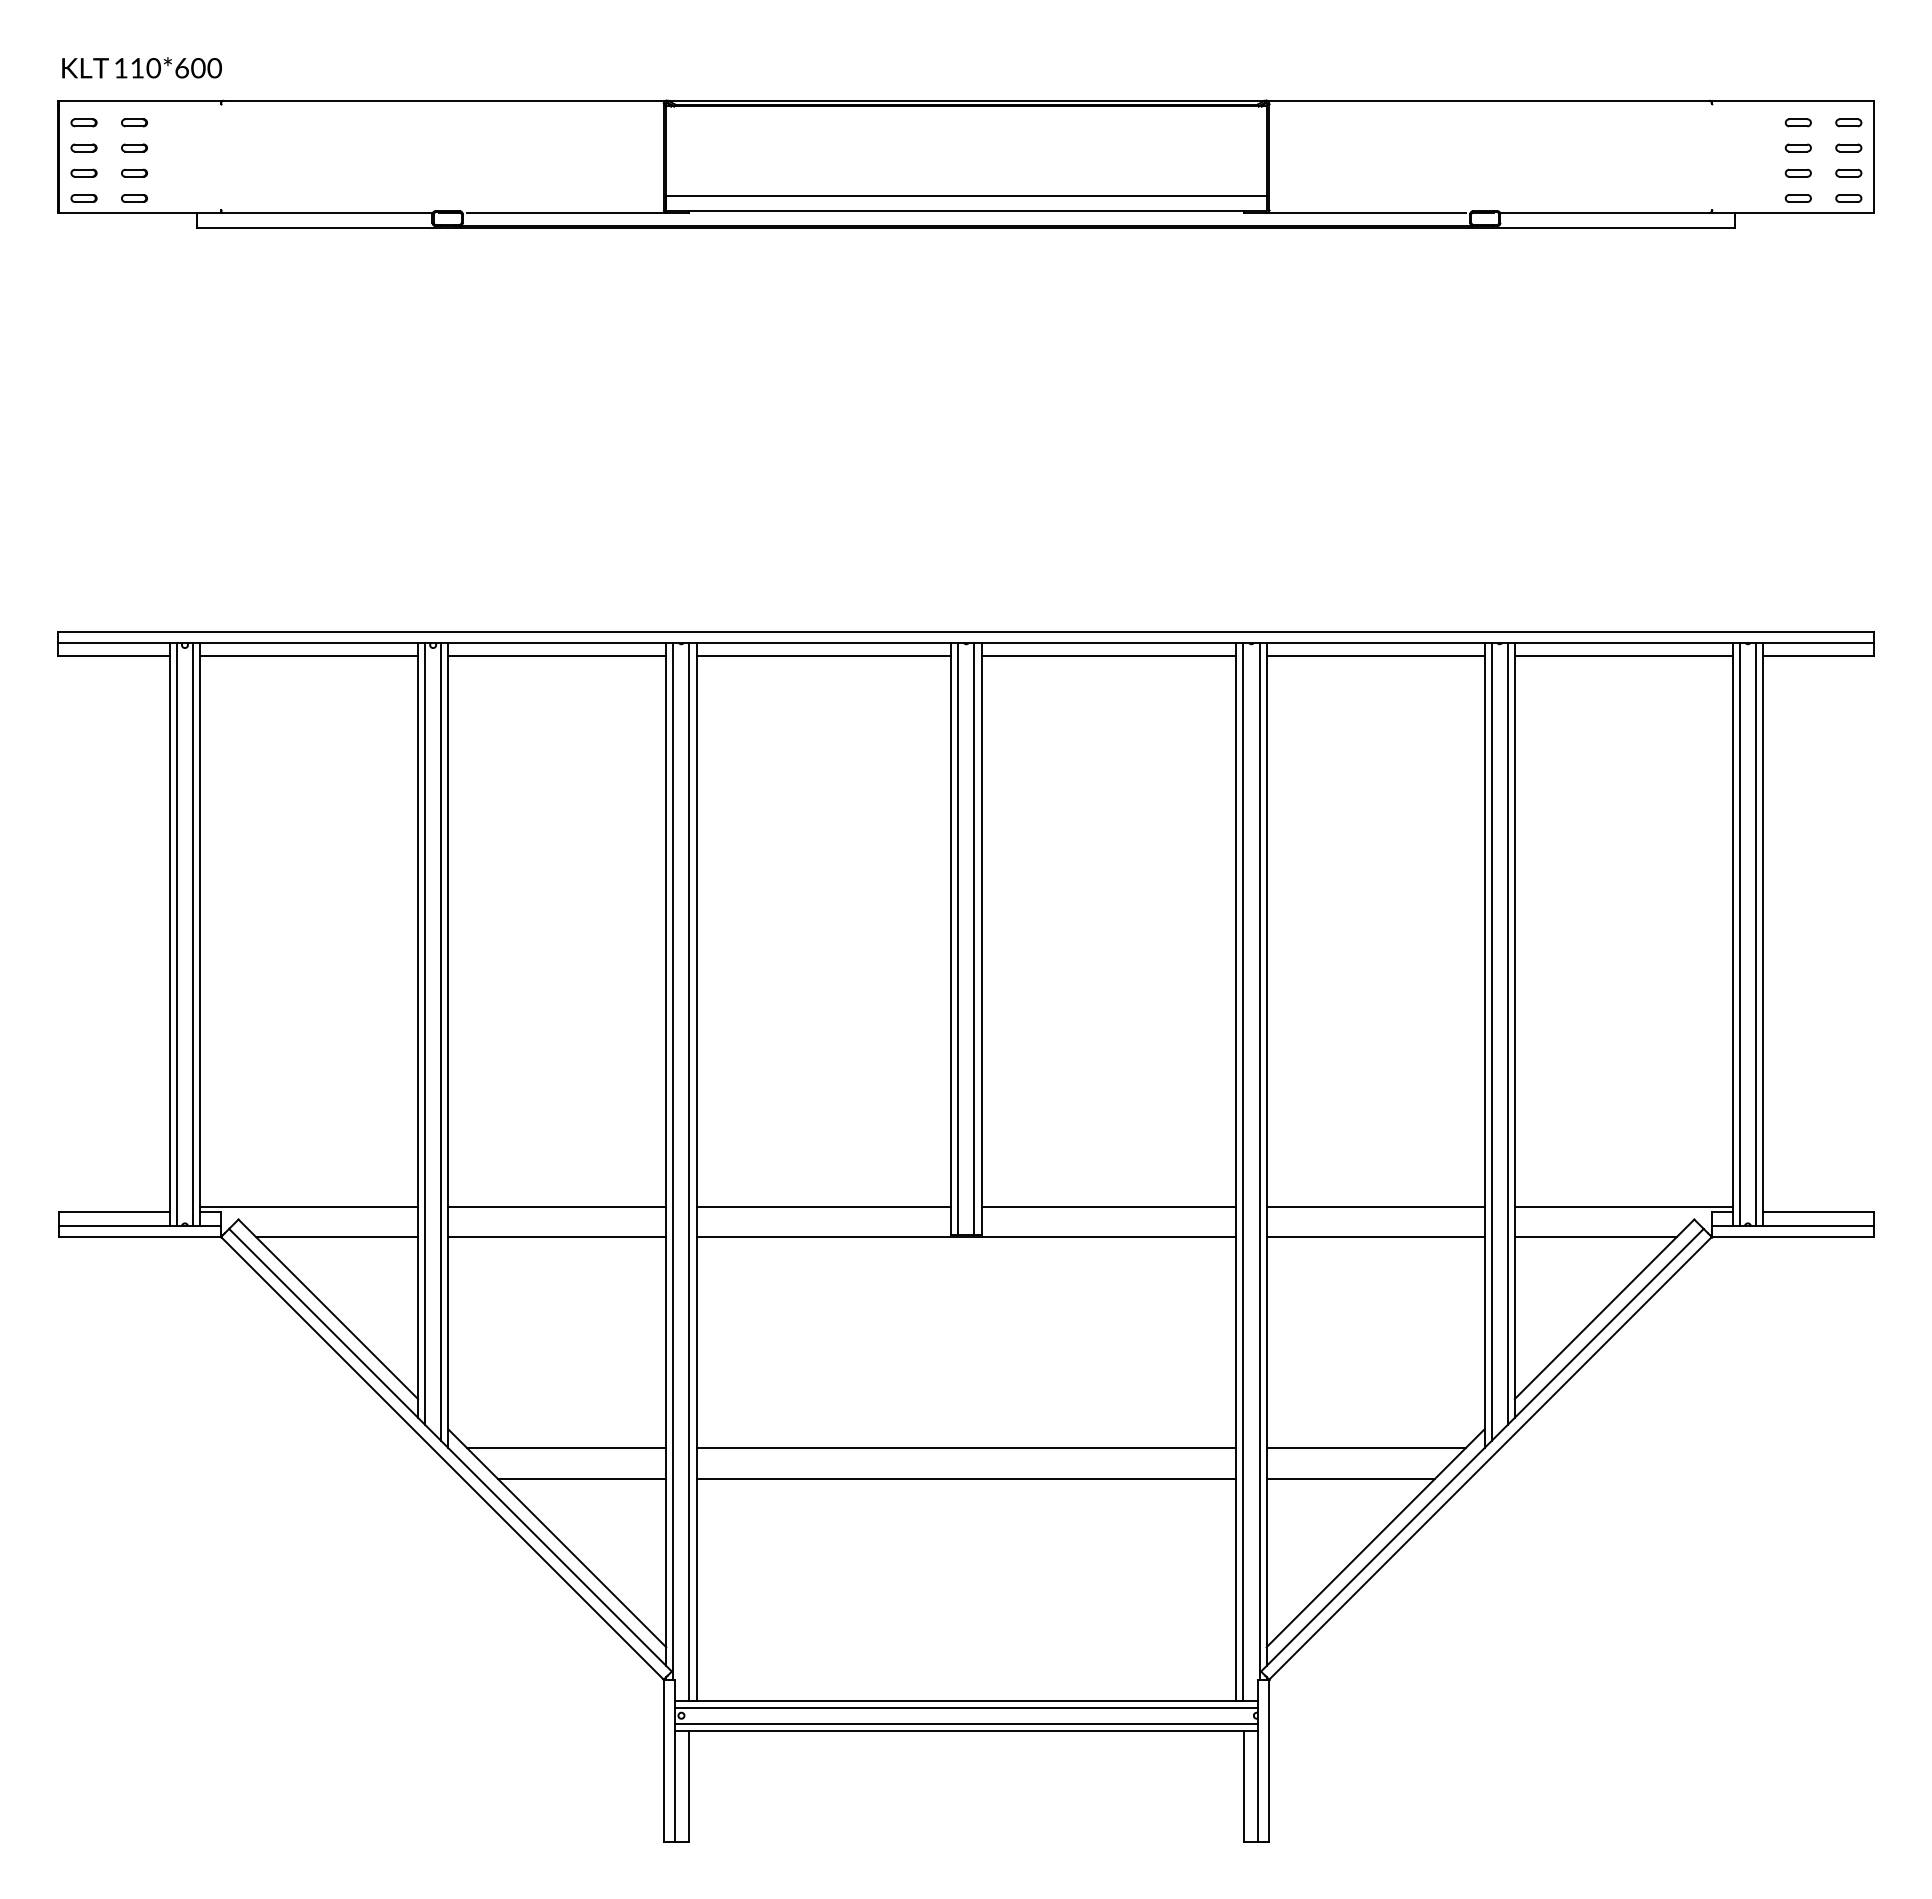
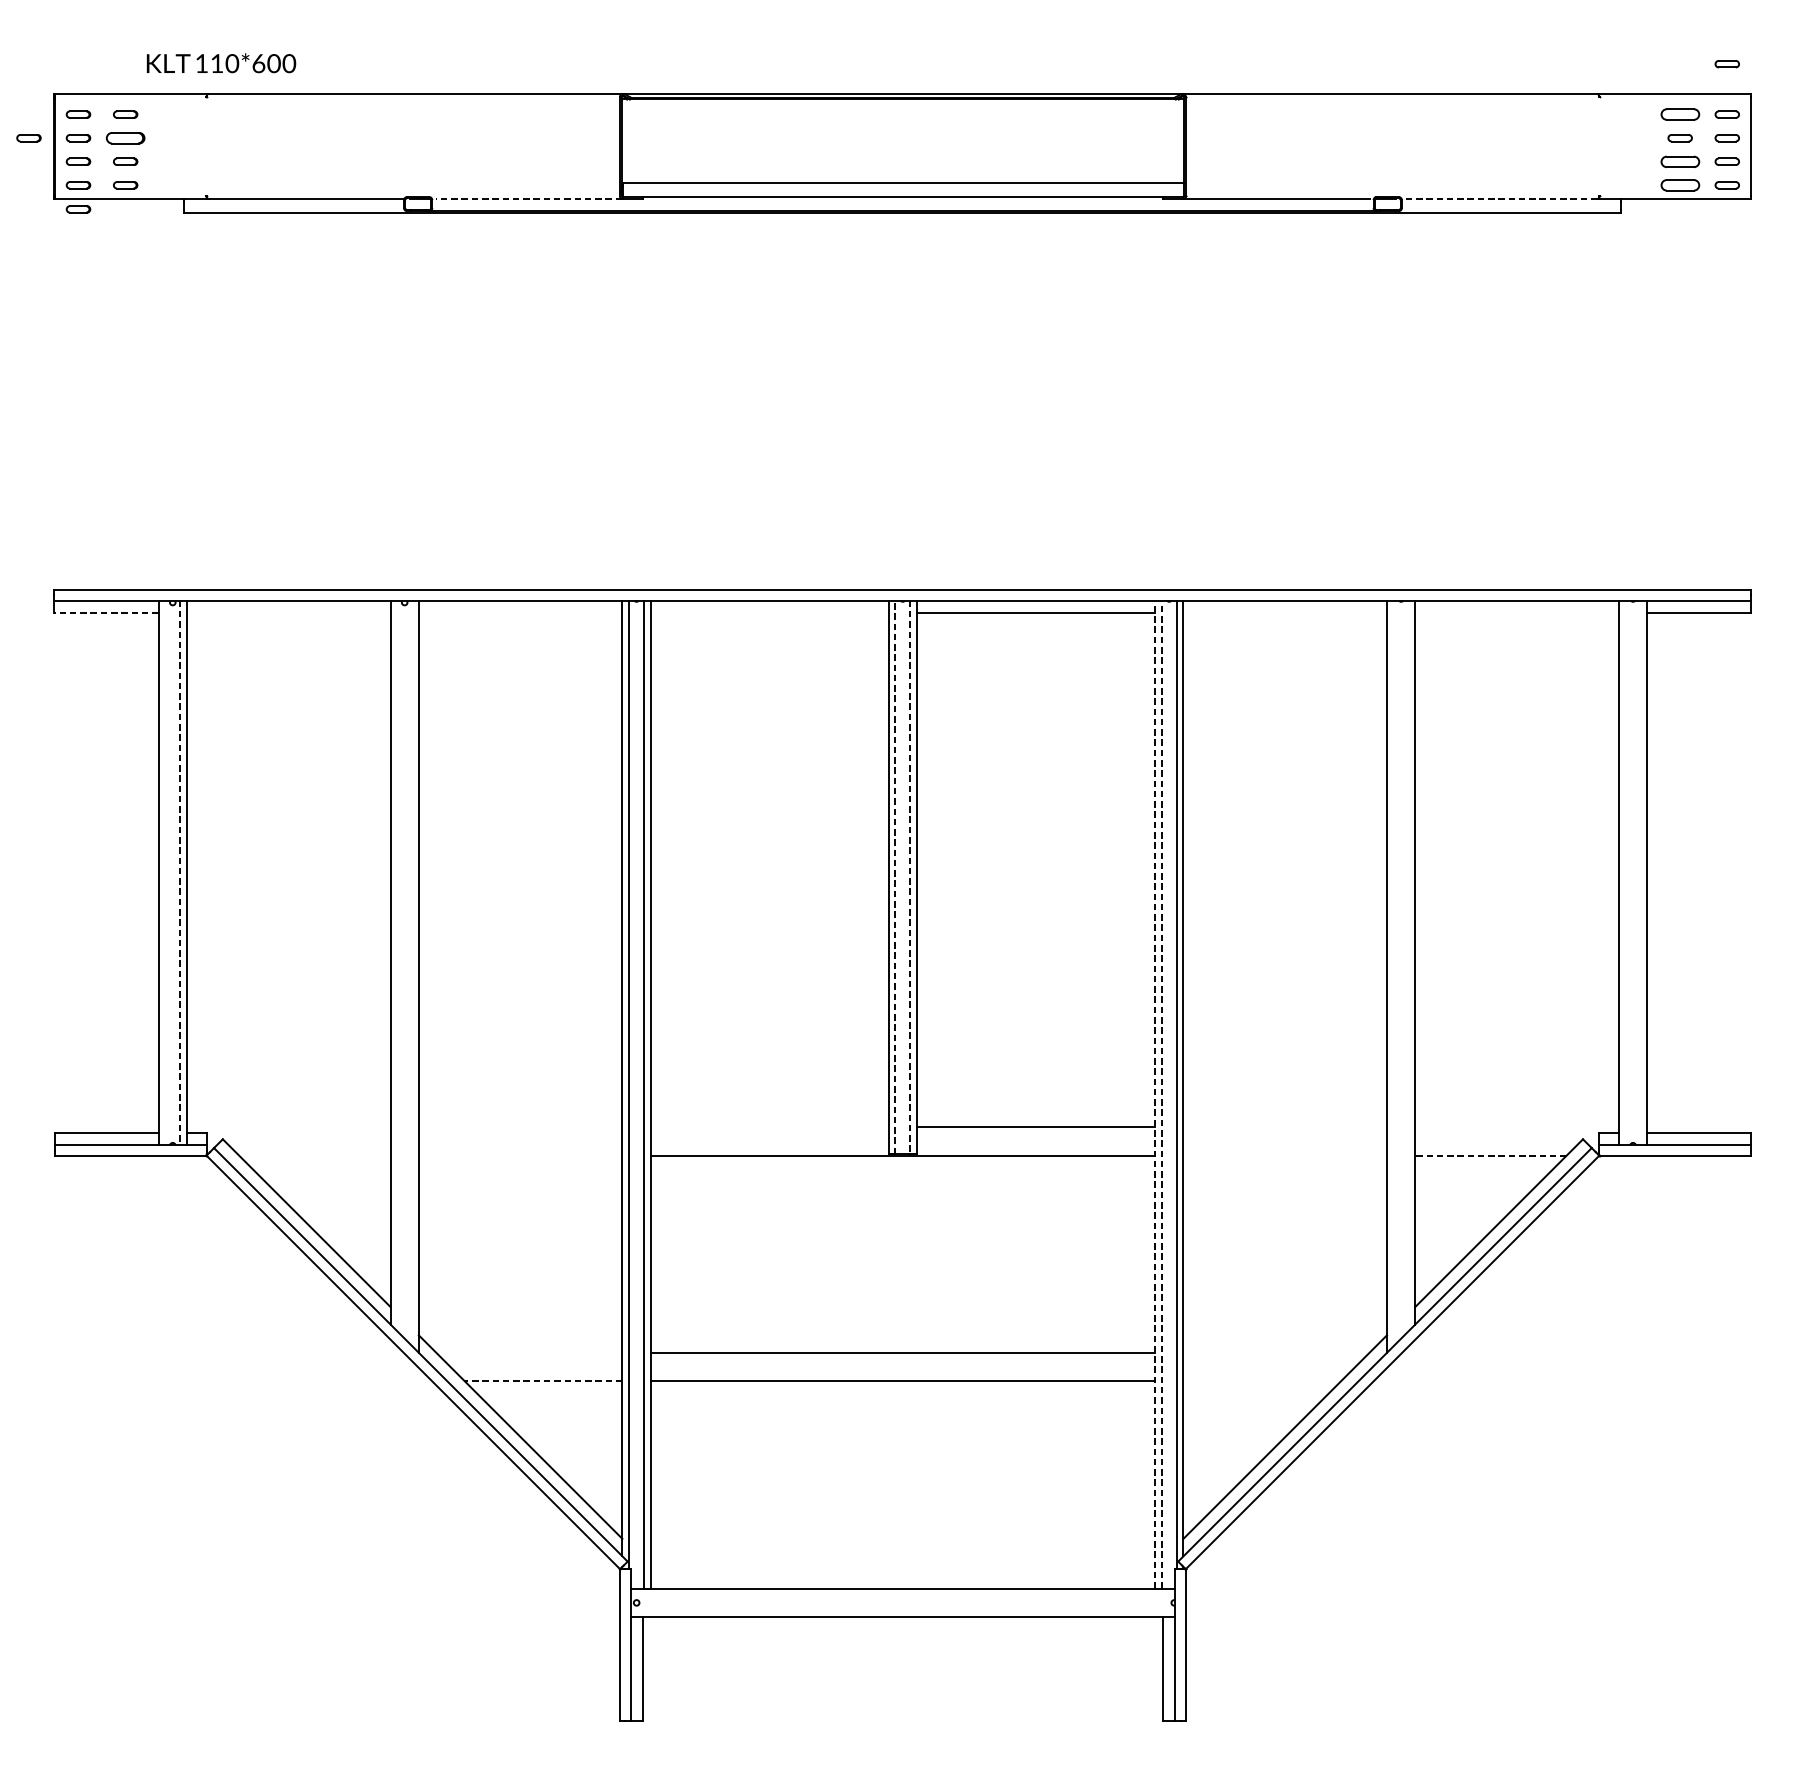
text: (141, 67) -> (220, 62), moved
part: (1848, 68) -> (1727, 63), added
part: (1797, 122) -> (1679, 114), size x1.6
part: (30, 147) -> (28, 137), added
part: (134, 147) -> (125, 137), size x1.6
part: (1797, 172) -> (1679, 161), size x1.6
part: (1797, 198) -> (1679, 185), size x1.6
line: (566, 213) -> (529, 199), solid -> dashed
line: (1604, 213) -> (1499, 199), solid -> dashed
part: (83, 223) -> (77, 208), added
line: (113, 656) -> (106, 613), solid -> dashed
line: (309, 656) -> (289, 613), removed
line: (557, 656) -> (520, 613), removed
line: (823, 656) -> (769, 613), removed
line: (1375, 656) -> (1285, 613), removed
line: (1623, 656) -> (1516, 613), removed
line: (176, 934) -> (164, 872), removed
line: (193, 934) -> (180, 872), solid -> dashed
line: (1739, 934) -> (1625, 872), removed
line: (1755, 934) -> (1640, 872), removed
line: (958, 938) -> (895, 876), solid -> dashed
line: (974, 939) -> (910, 877), solid -> dashed
line: (425, 1033) -> (397, 965), removed
line: (1507, 1033) -> (1408, 965), removed
line: (441, 1042) -> (412, 973), removed
line: (1491, 1042) -> (1393, 973), removed
line: (1236, 1171) -> (1155, 1094), solid -> dashed
line: (1243, 1171) -> (1161, 1094), solid -> dashed
line: (309, 1206) -> (289, 1127), removed
line: (557, 1206) -> (520, 1127), removed
line: (823, 1206) -> (769, 1127), removed
line: (1375, 1206) -> (1285, 1127), removed
line: (1623, 1206) -> (1516, 1127), removed
line: (337, 1237) -> (315, 1156), removed
line: (557, 1237) -> (520, 1156), removed
line: (1375, 1237) -> (1285, 1156), removed
line: (1595, 1237) -> (1490, 1156), solid -> dashed
line: (566, 1448) -> (529, 1353), removed
line: (1365, 1448) -> (1275, 1353), removed
line: (581, 1478) -> (543, 1381), solid -> dashed
line: (1350, 1478) -> (1261, 1381), removed
line: (966, 1707) -> (902, 1595), removed
line: (966, 1723) -> (902, 1610), removed

